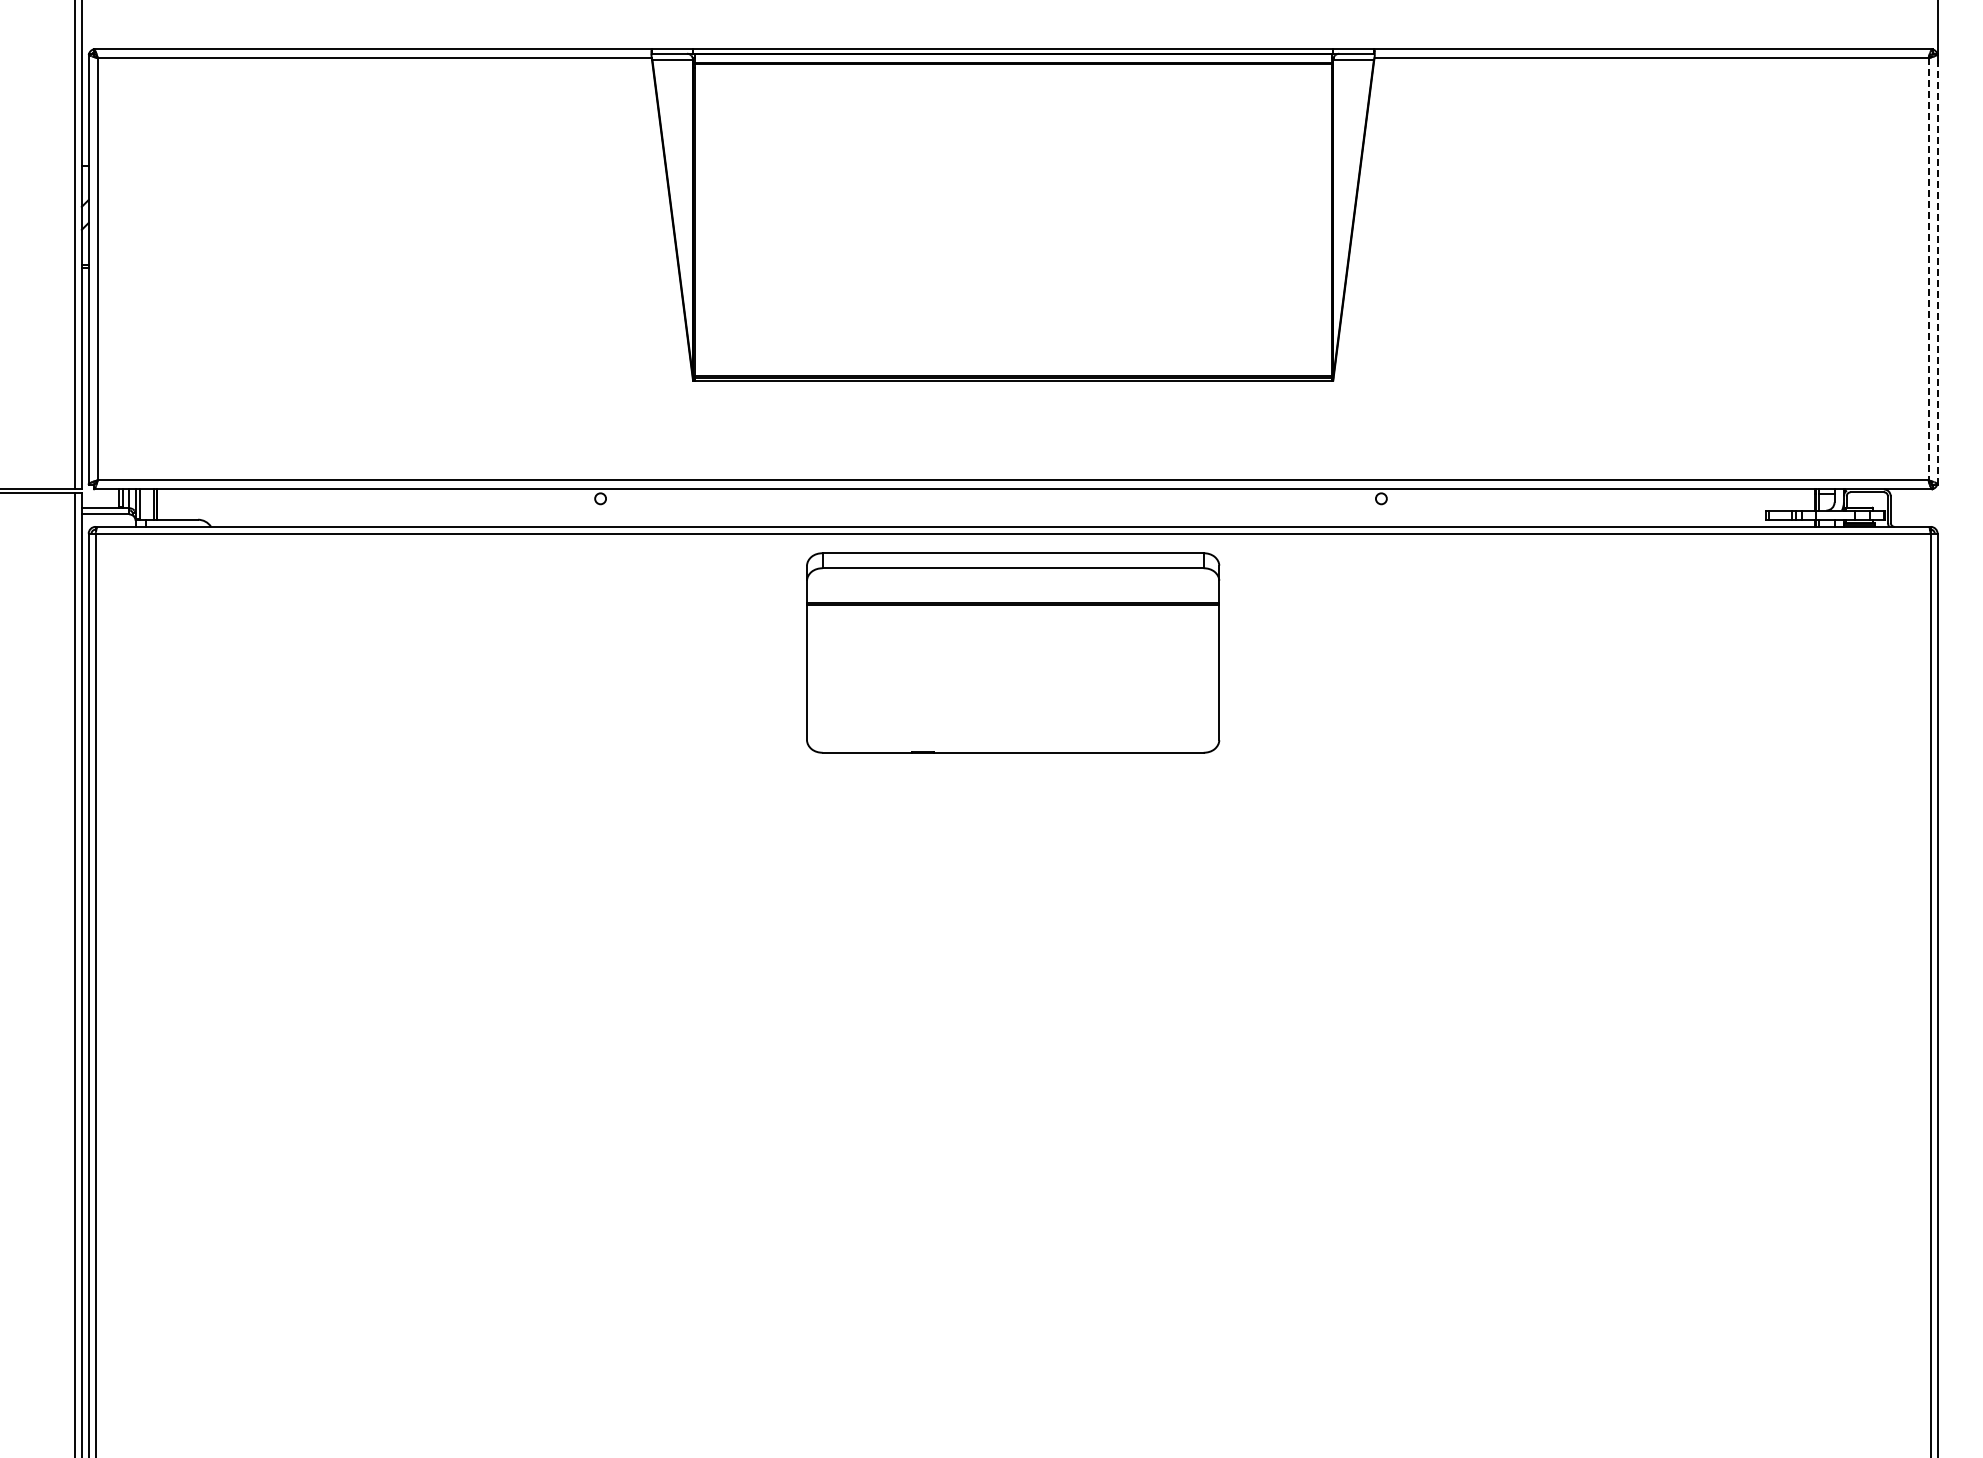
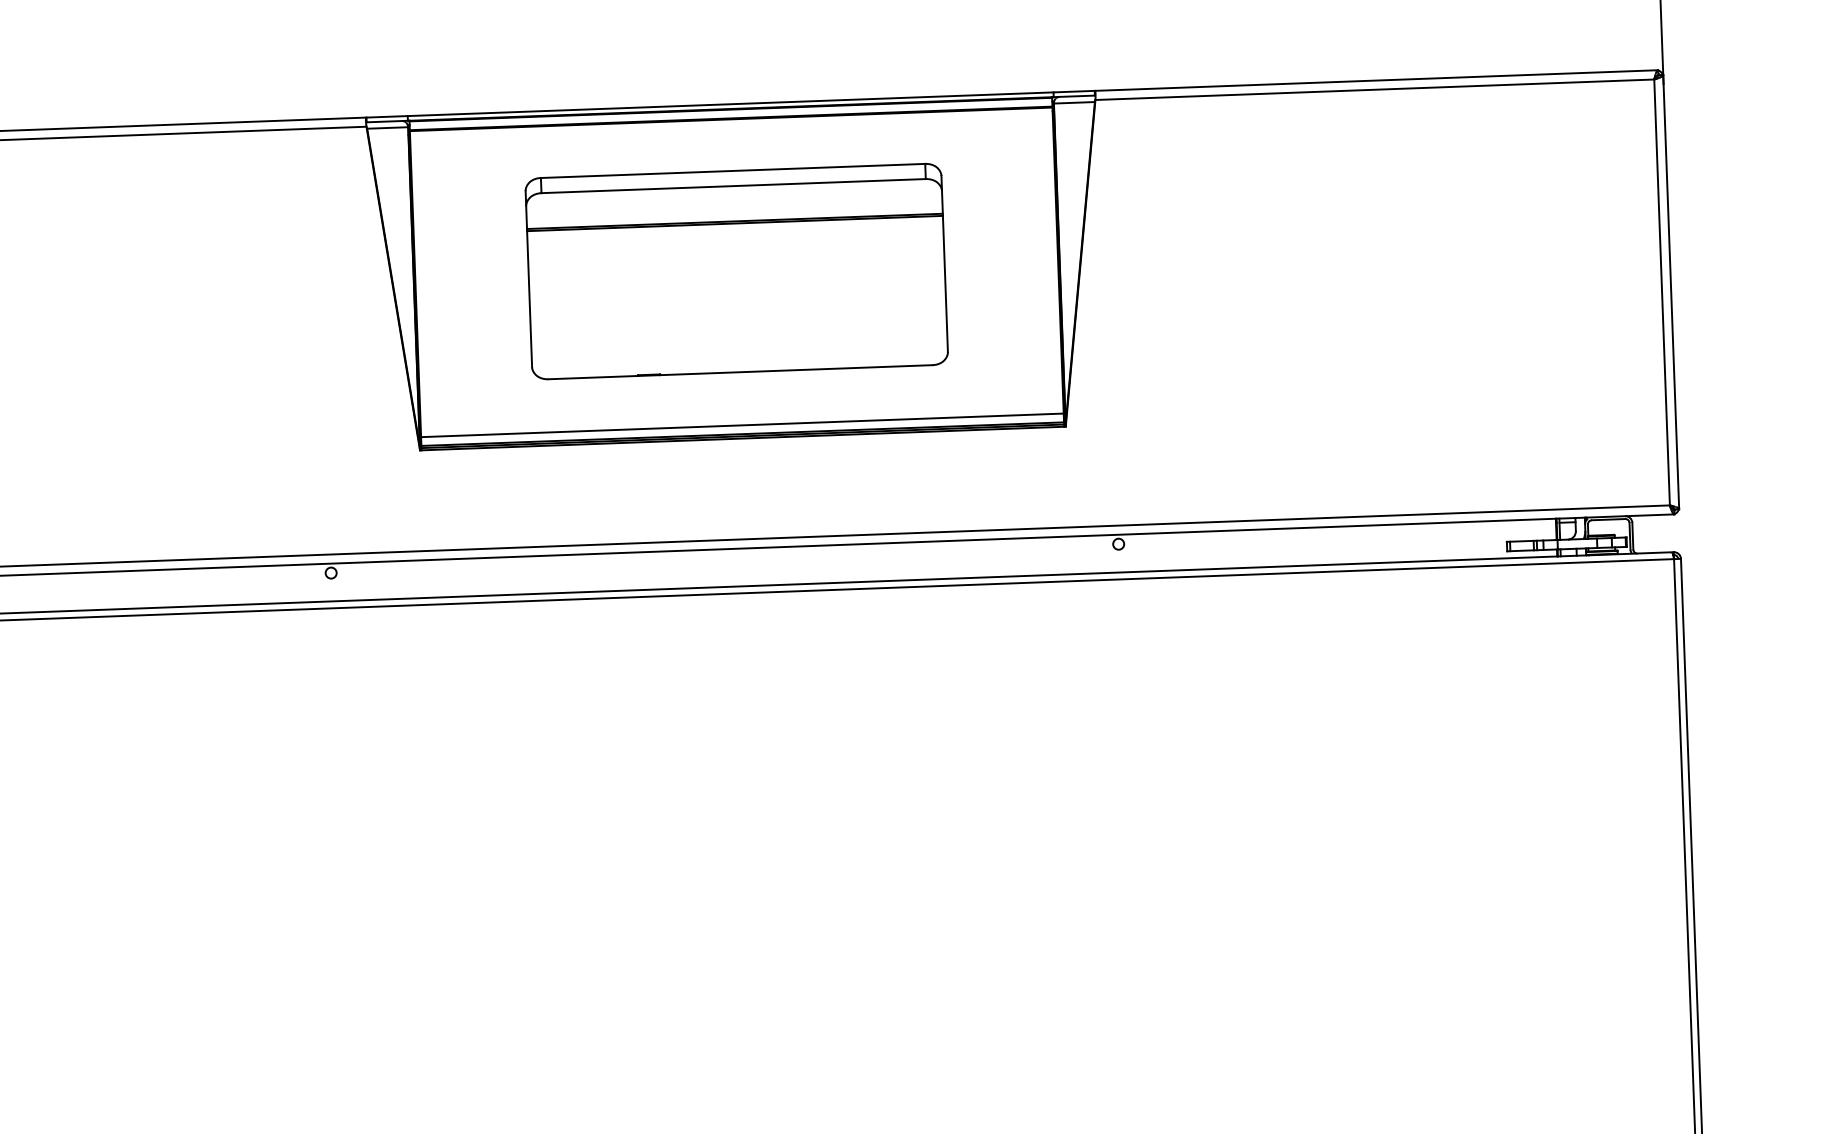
line: (1937, 268) -> (1671, 291), dashed -> solid
line: (1928, 269) -> (1662, 292), dashed -> solid
line: (1012, 367) -> (741, 425), added
part: (1013, 652) -> (737, 271), moved

